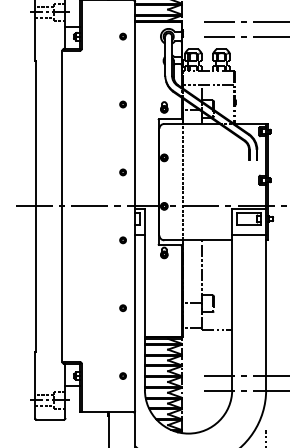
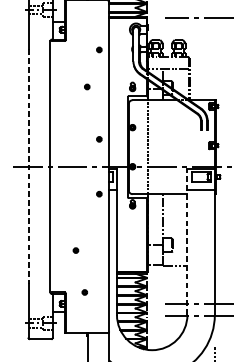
part: (122, 36) -> (98, 49), moved
line: (247, 36) -> (199, 29), removed
part: (122, 104) -> (86, 86), moved
line: (36, 206) -> (29, 166), solid -> dashed
line: (232, 299) -> (187, 241), solid -> dashed
part: (122, 307) -> (75, 250), moved
part: (122, 375) -> (84, 291), moved

